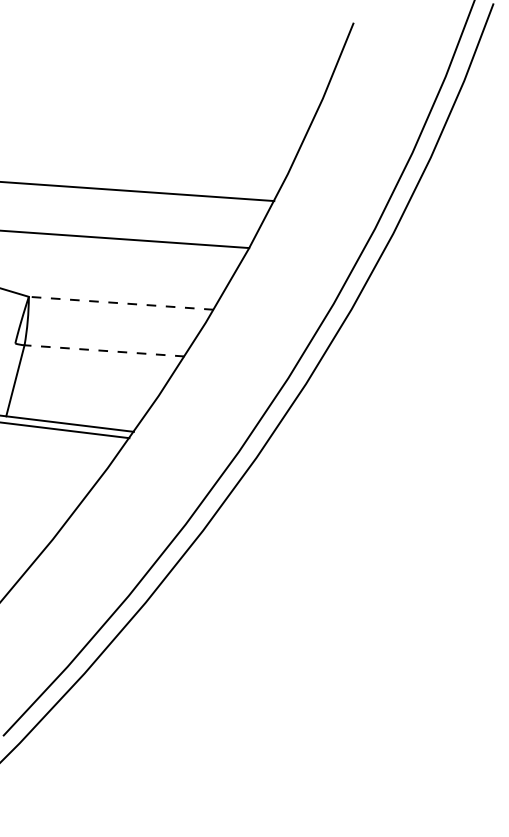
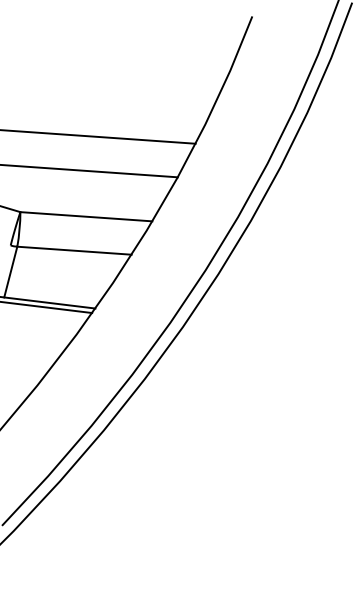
line: (121, 303) -> (86, 216), dashed -> solid
line: (104, 350) -> (74, 250), dashed -> solid

